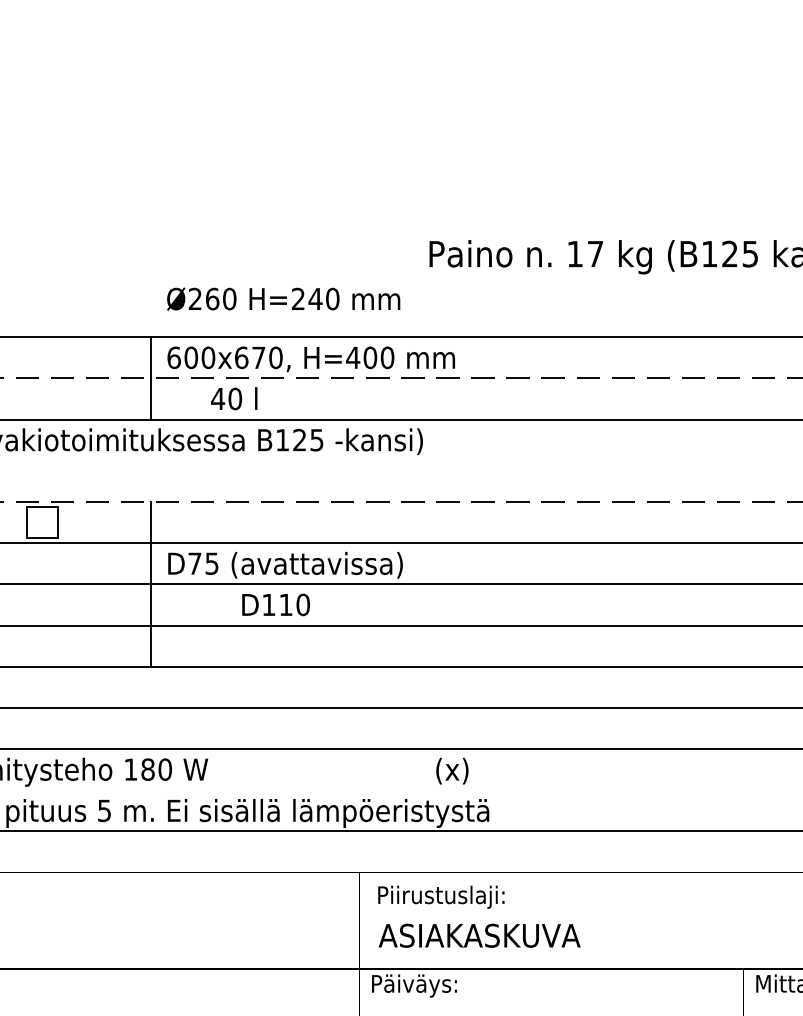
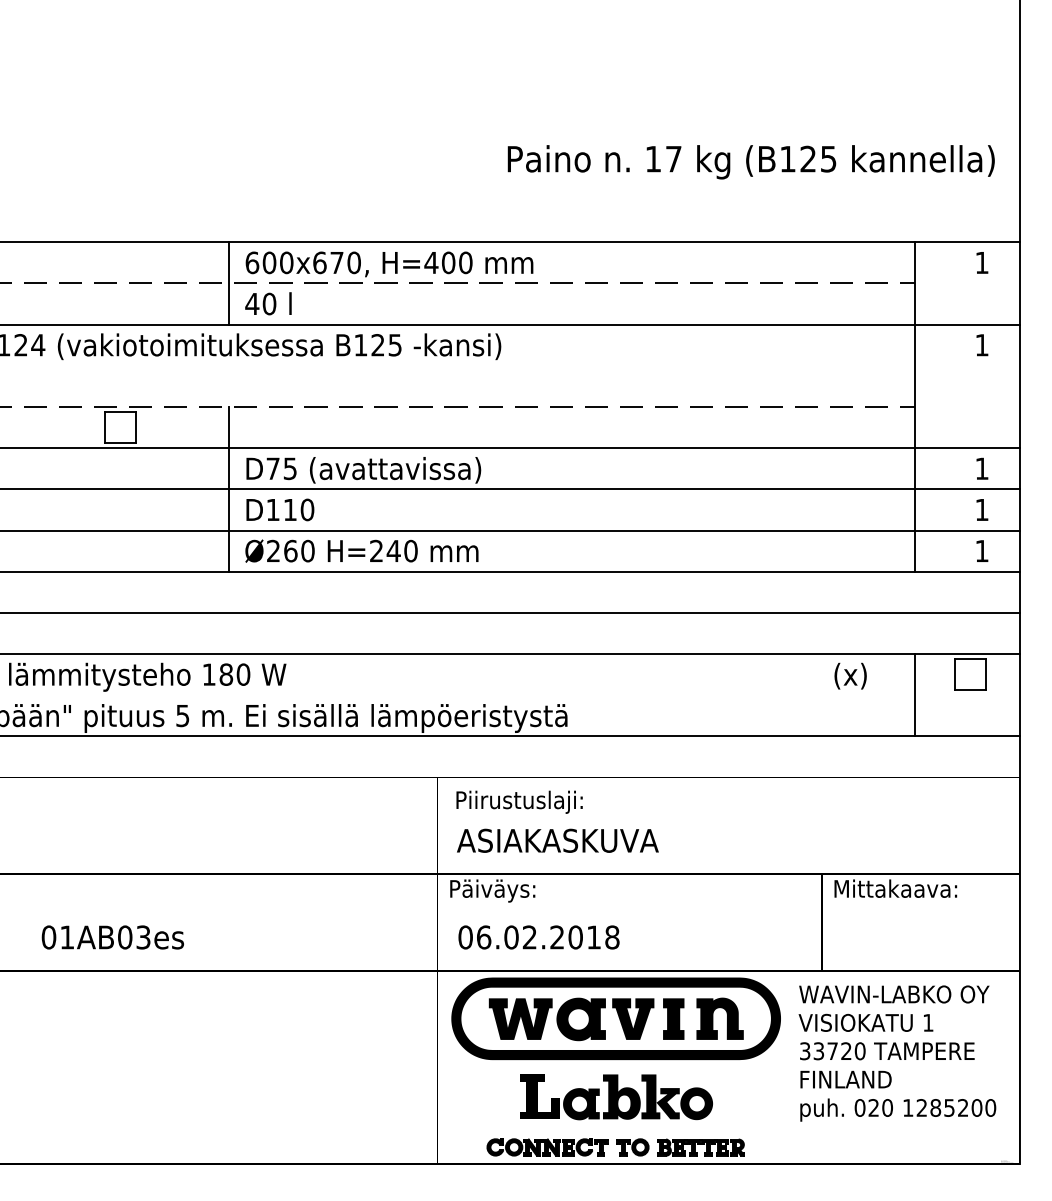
text: (283, 298) -> (361, 550), moved
text: (234, 398) -> (268, 303), moved
text: (276, 604) -> (280, 509), moved
text: (452, 770) -> (850, 675), moved

